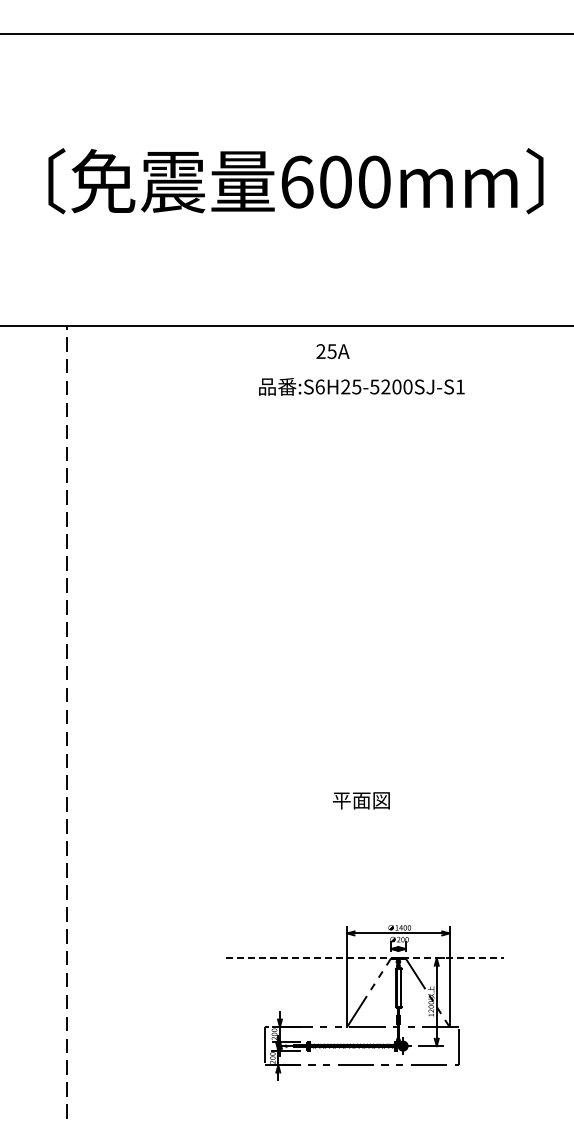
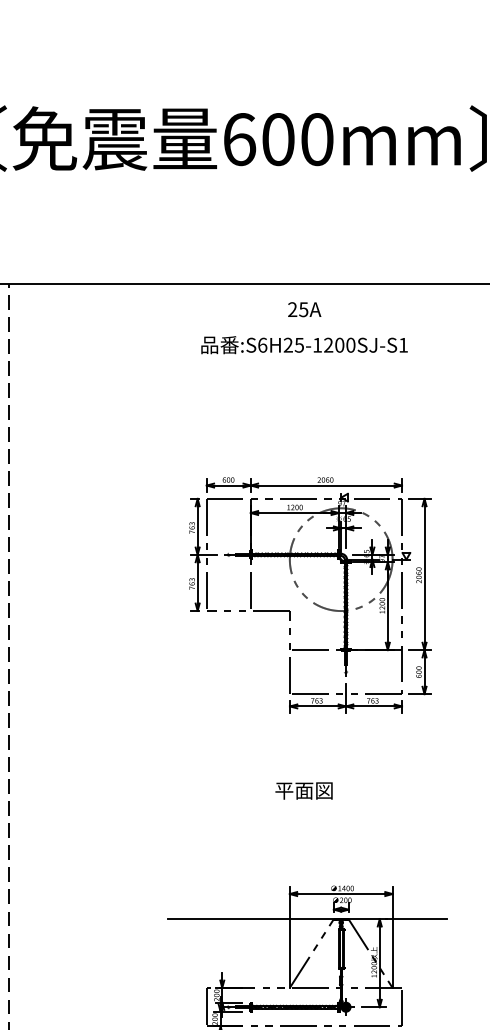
text: (332, 351) -> (304, 309), moved
text: (374, 386) -> (317, 344), :S6H25-5200SJ-S1 -> :S6H25-1200SJ-S1
part: (367, 635) -> (310, 594), added
text: (360, 800) -> (303, 790), moved
line: (365, 958) -> (308, 919), dashed -> solid

